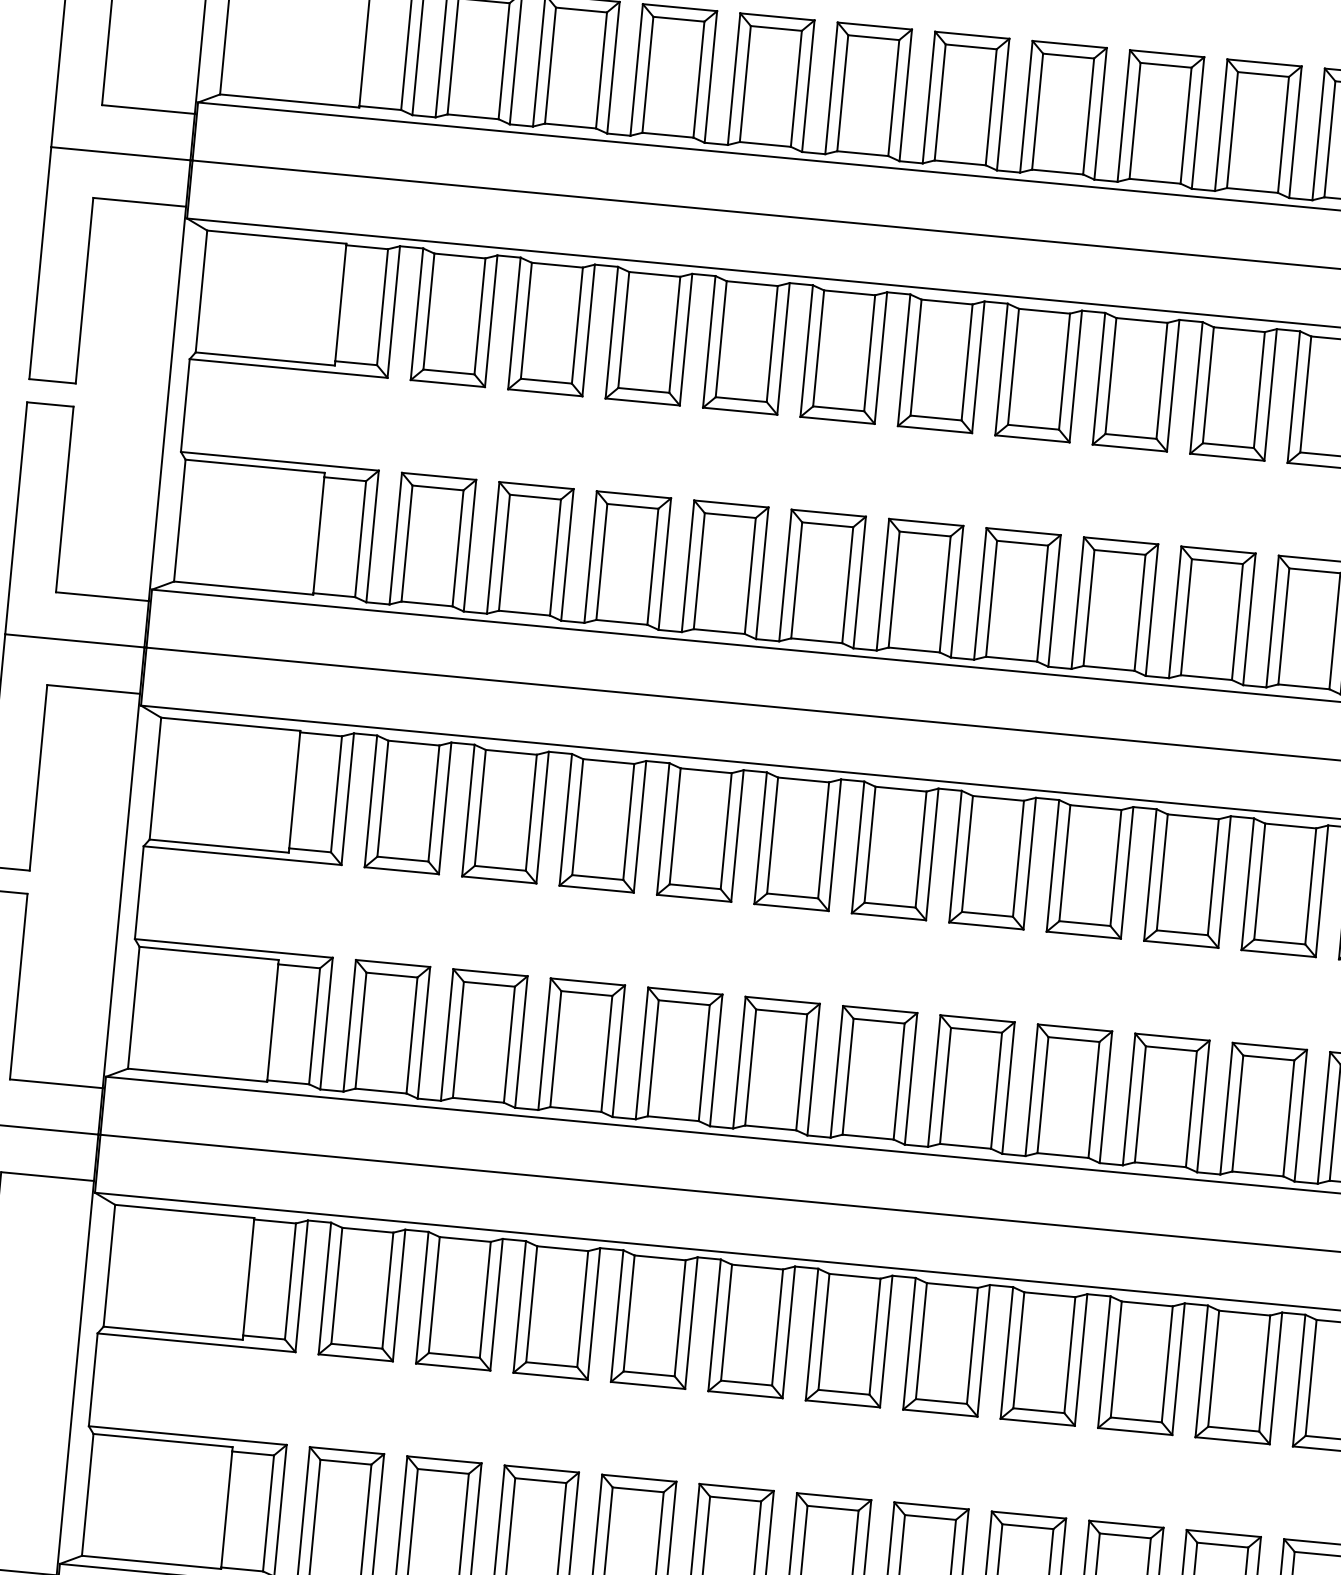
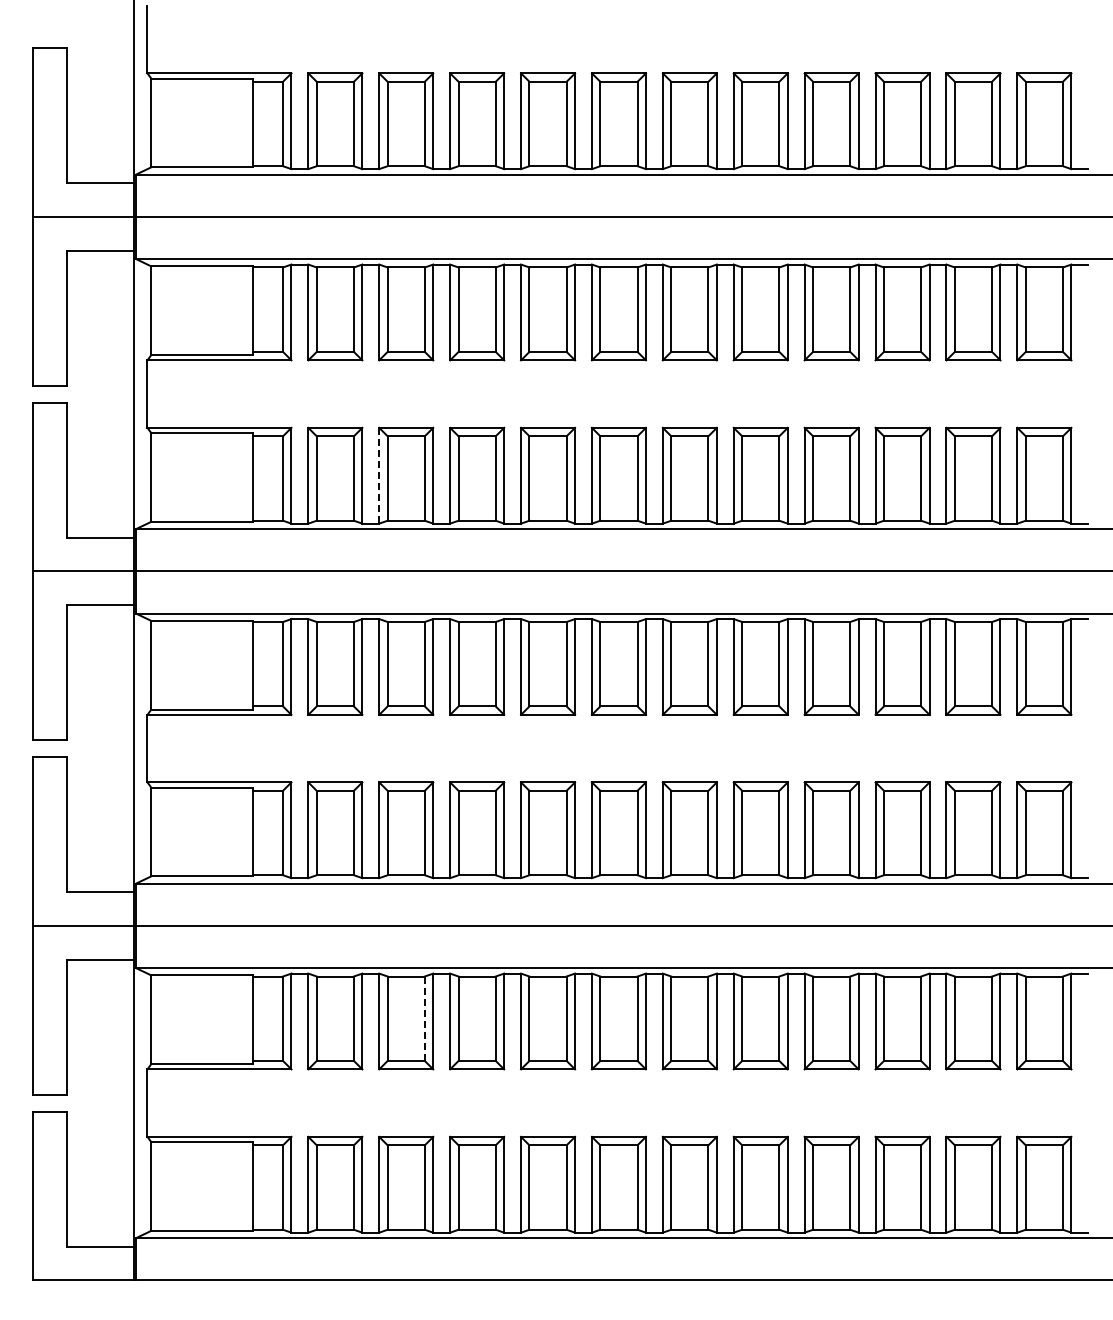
line: (493, 547) -> (379, 475), solid -> dashed
line: (484, 1300) -> (424, 1019), solid -> dashed

